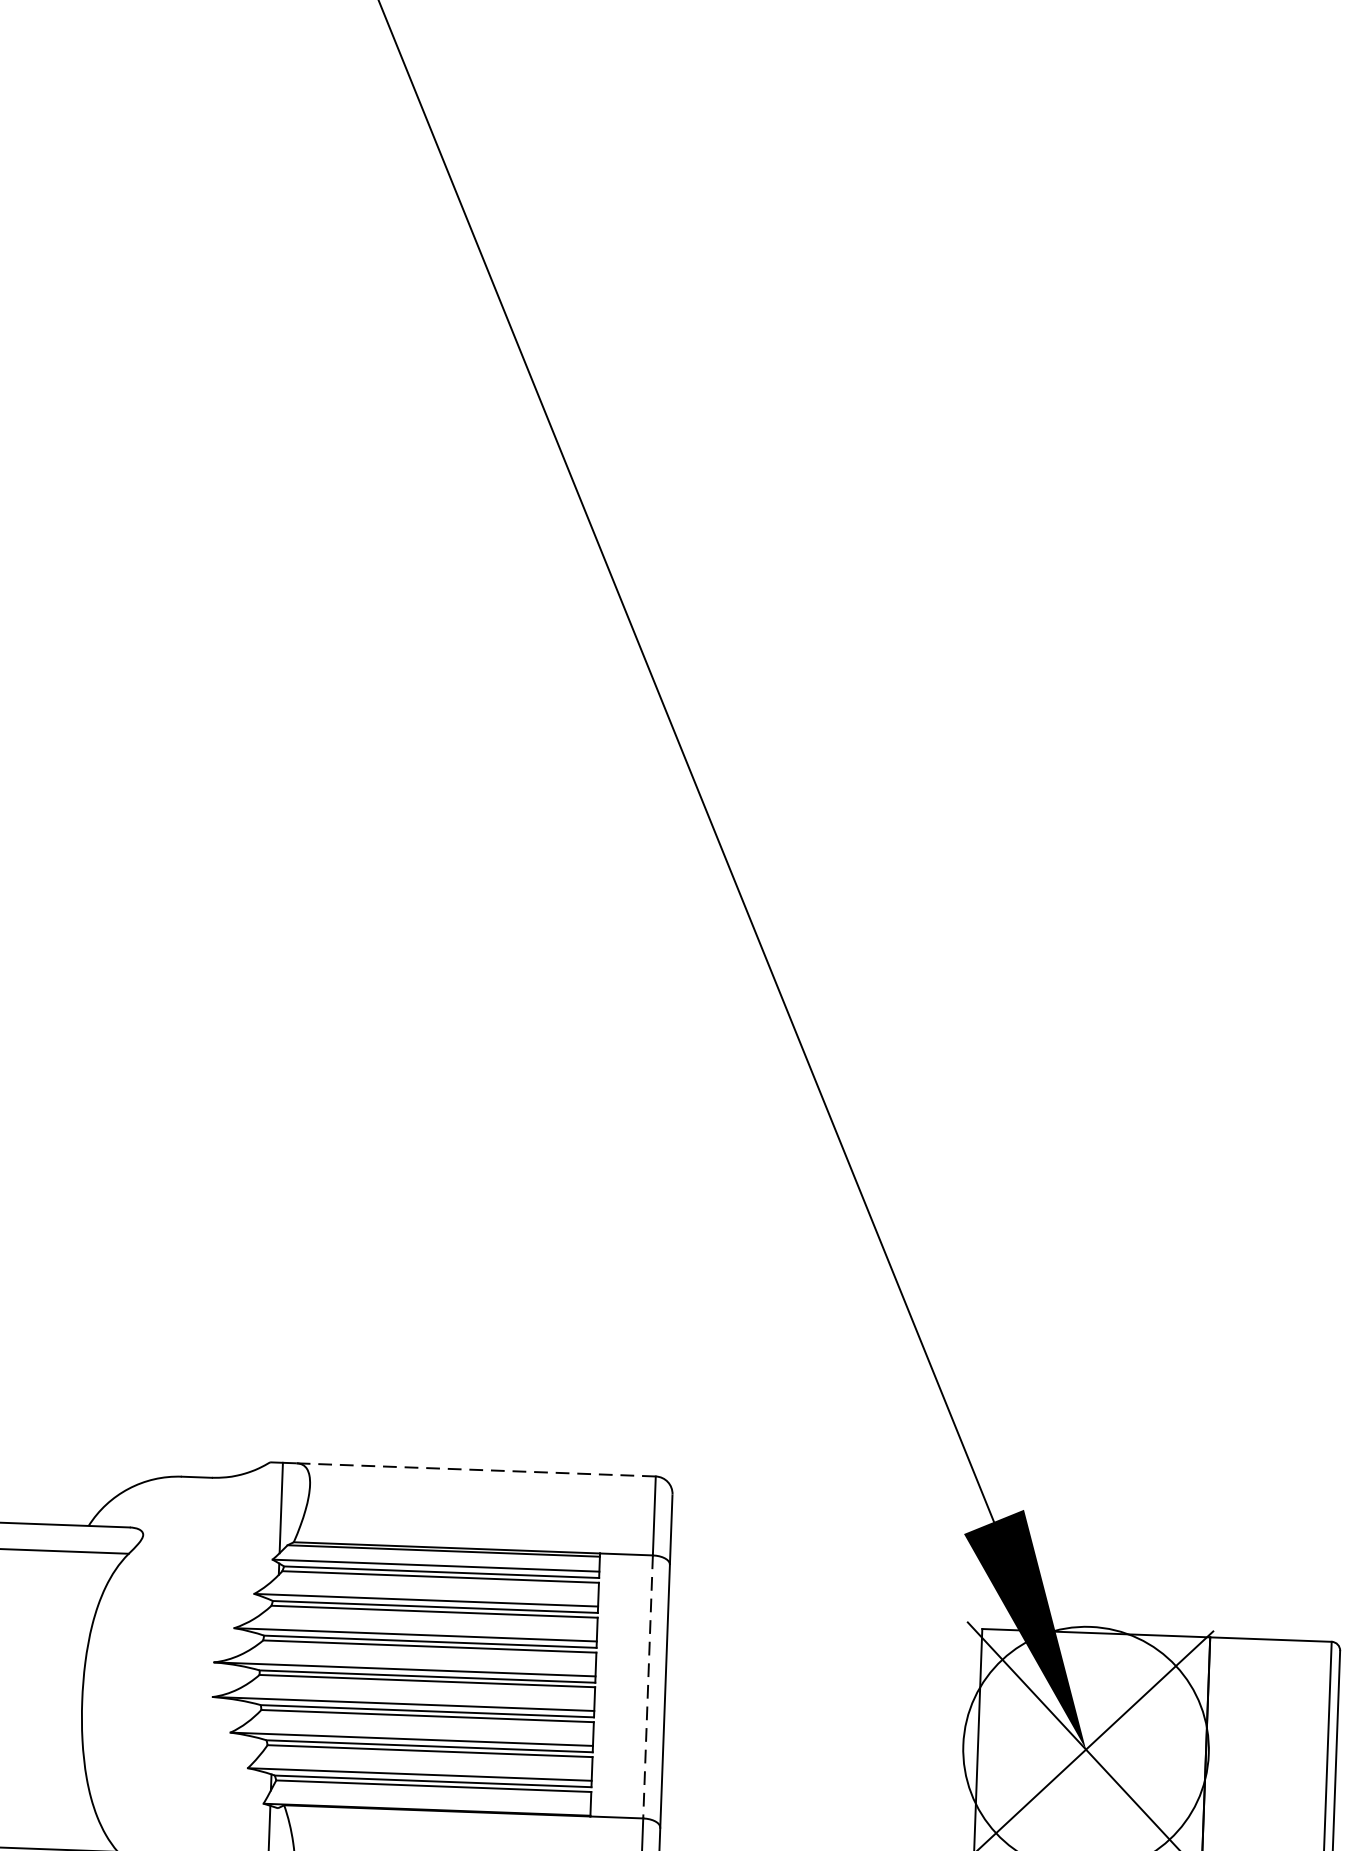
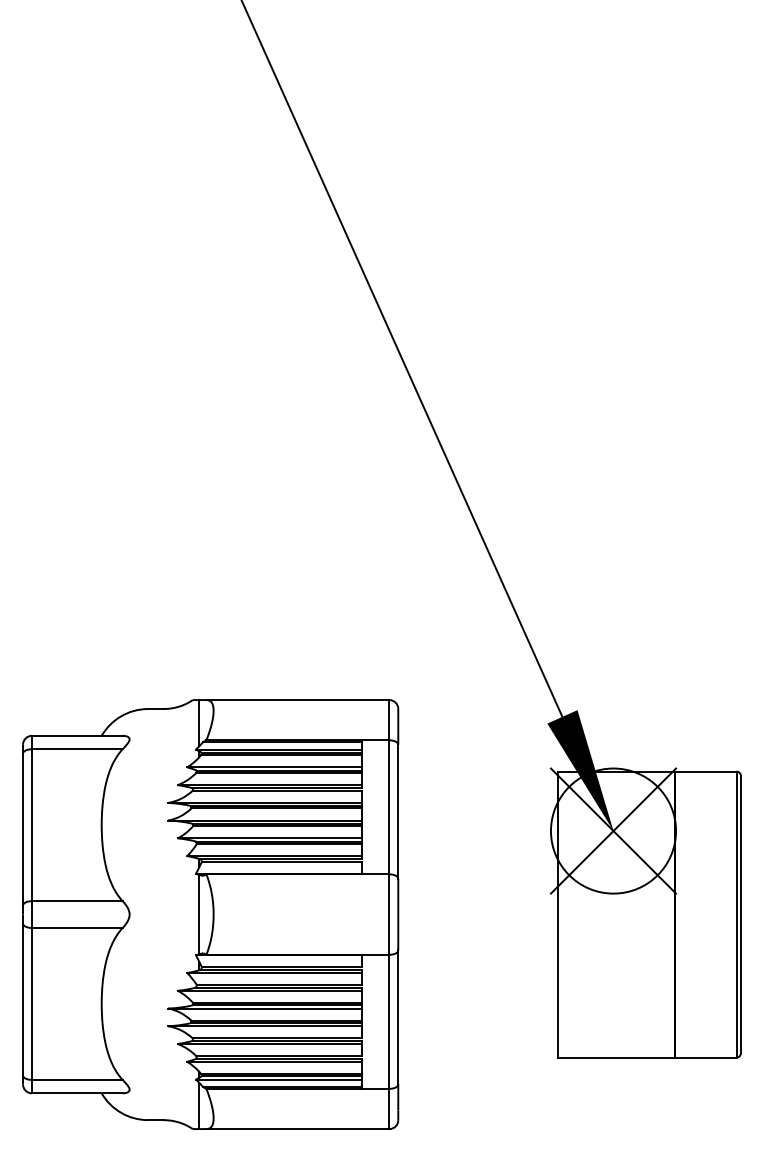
line: (475, 1470) -> (297, 700), dashed -> solid
line: (648, 1687) -> (389, 807), dashed -> solid

